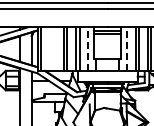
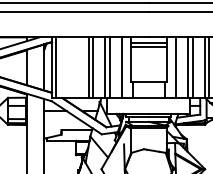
line: (88, 49) -> (122, 68), dashed -> solid
line: (127, 49) -> (176, 68), dashed -> solid

